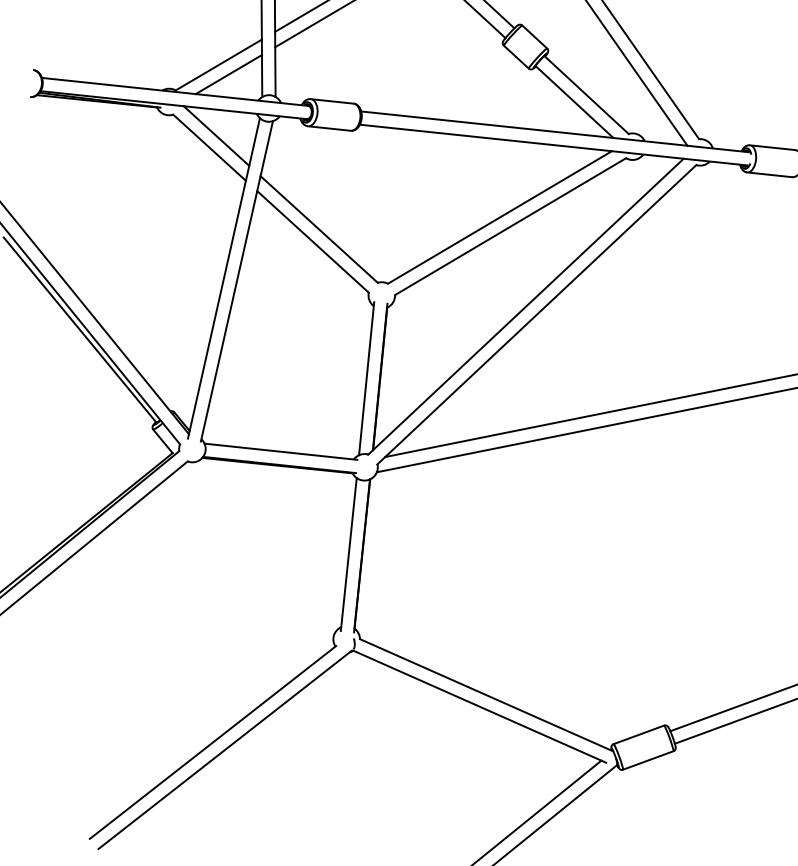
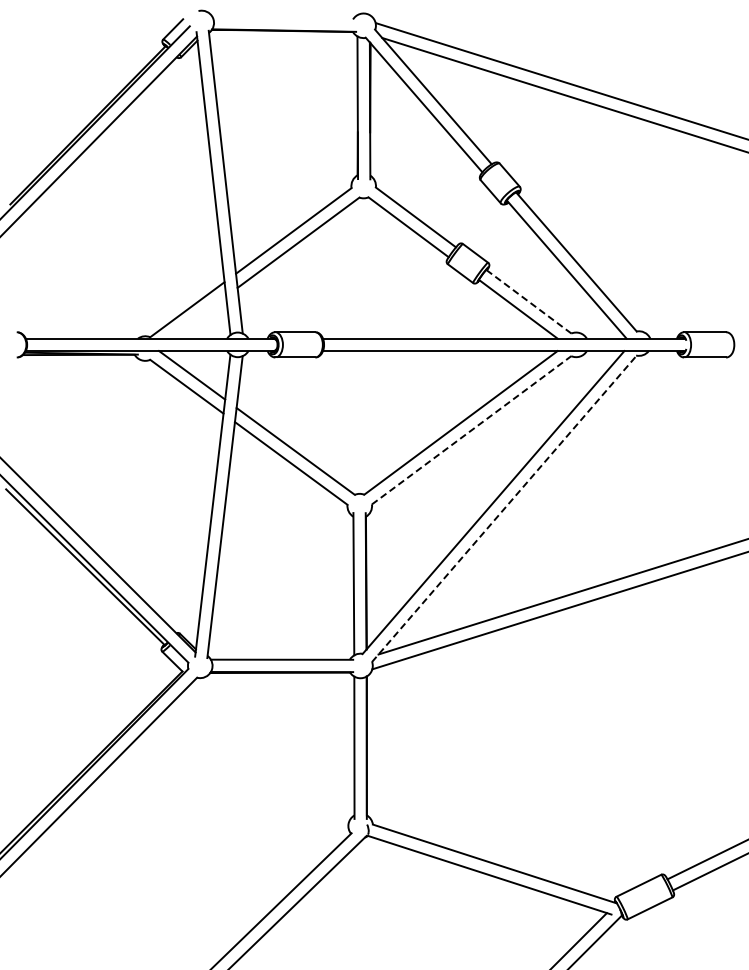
line: (228, 74) -> (197, 317), removed
line: (586, 94) -> (528, 301), solid -> dashed
line: (511, 225) -> (472, 429), solid -> dashed
line: (537, 314) -> (504, 508), solid -> dashed

